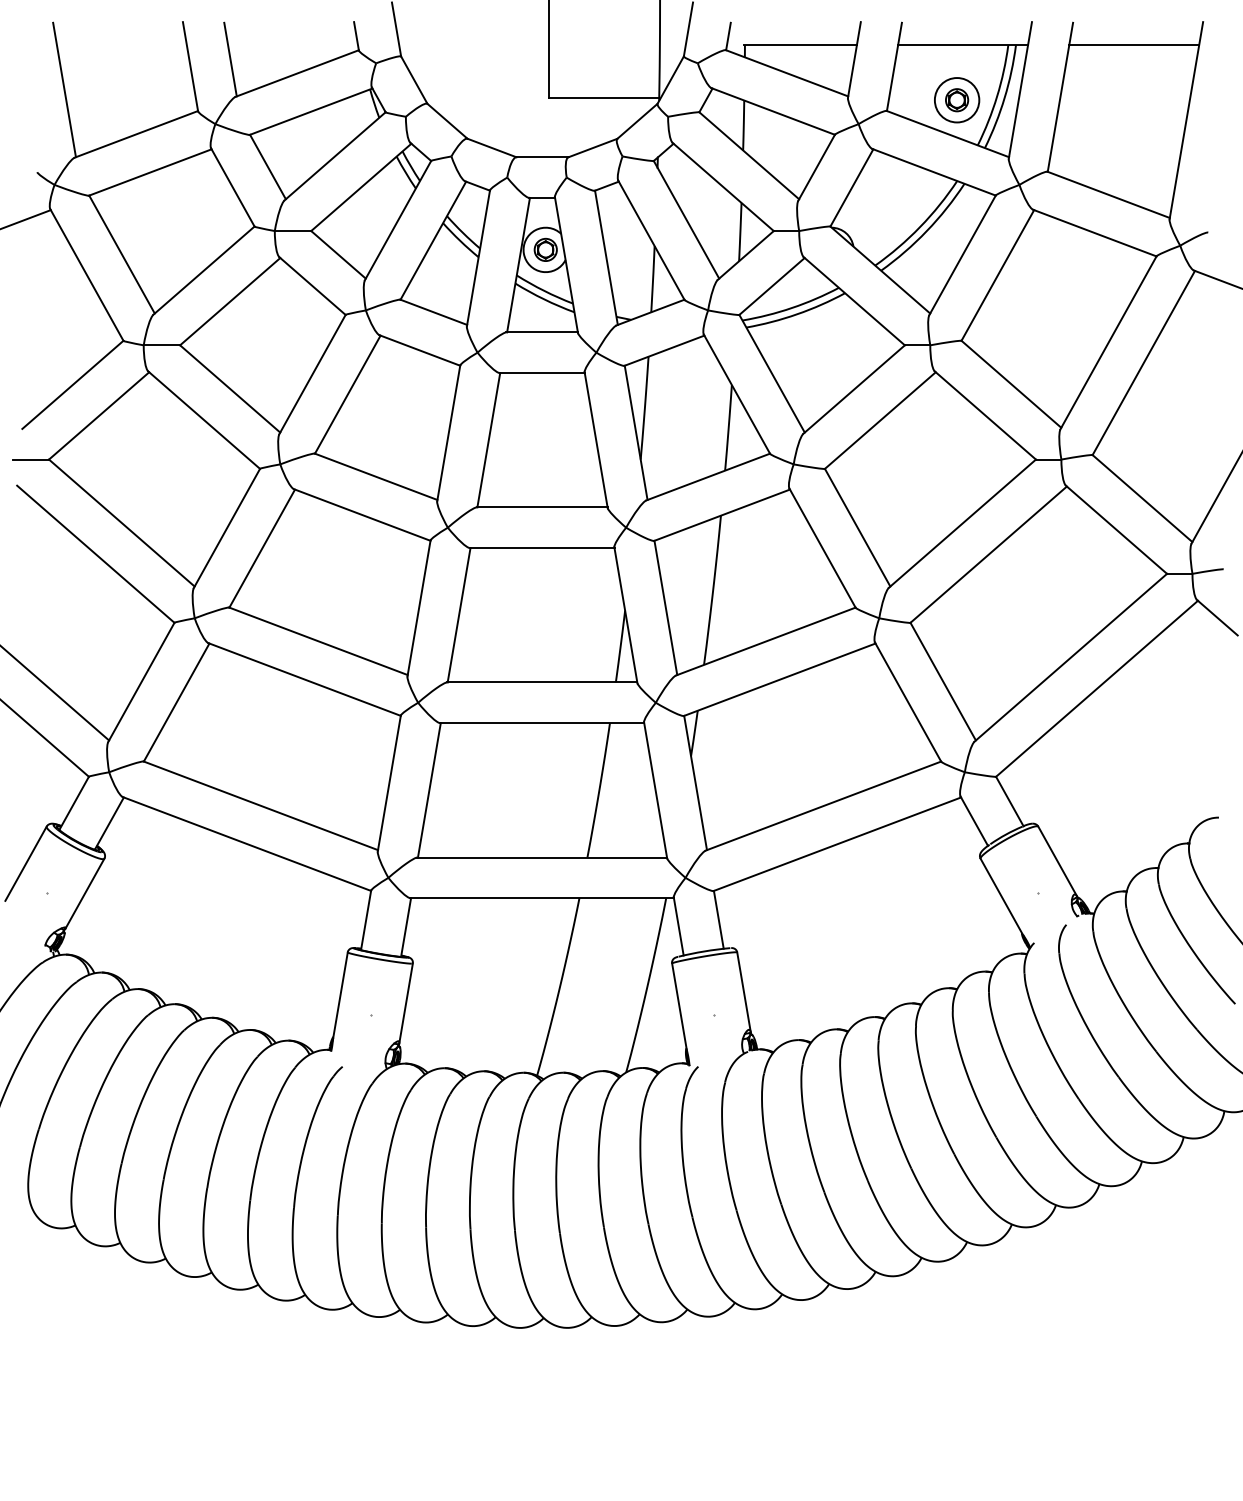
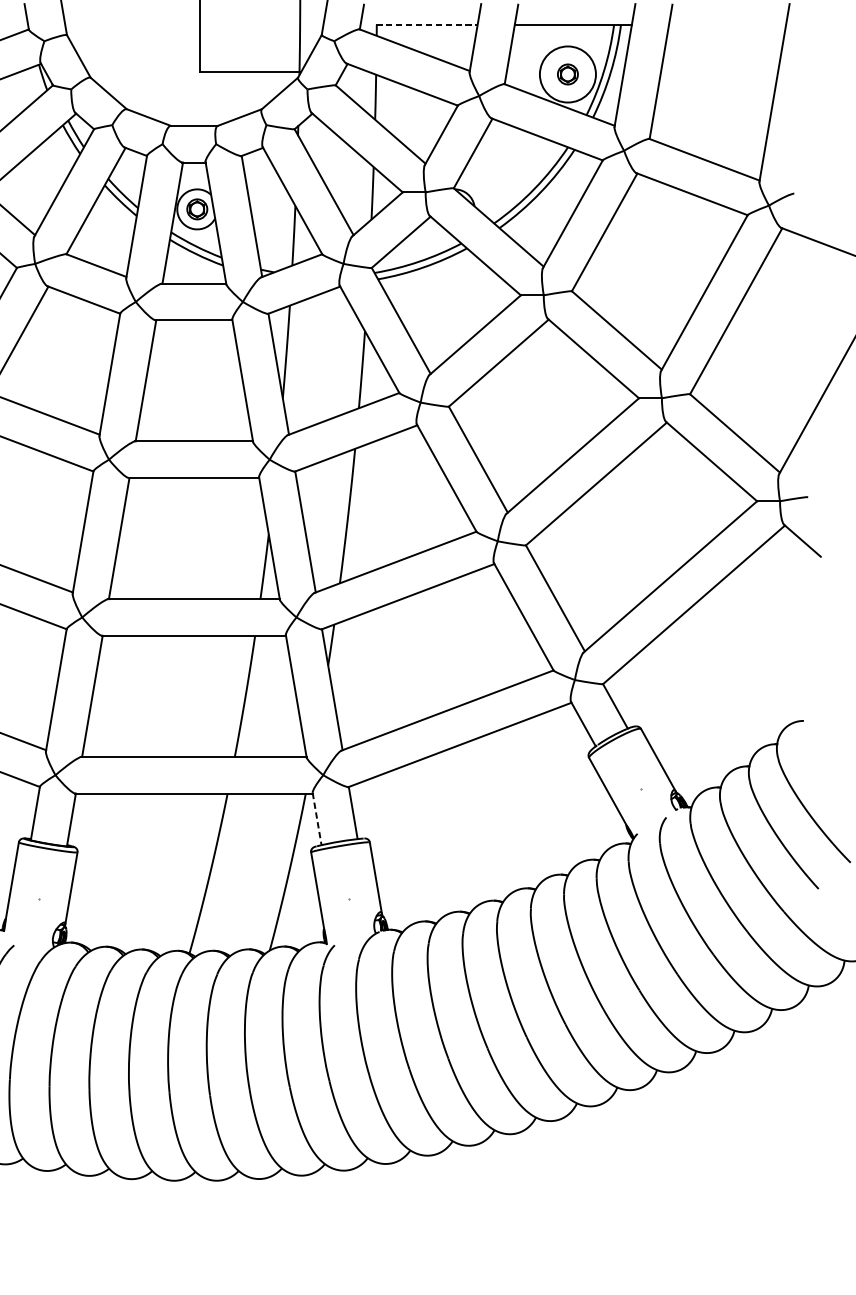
line: (801, 45) -> (427, 25), solid -> dashed
line: (1134, 45) -> (727, 25), removed
circle: (956, 100) -> (567, 74), size x1.4
line: (678, 926) -> (316, 819), solid -> dashed

